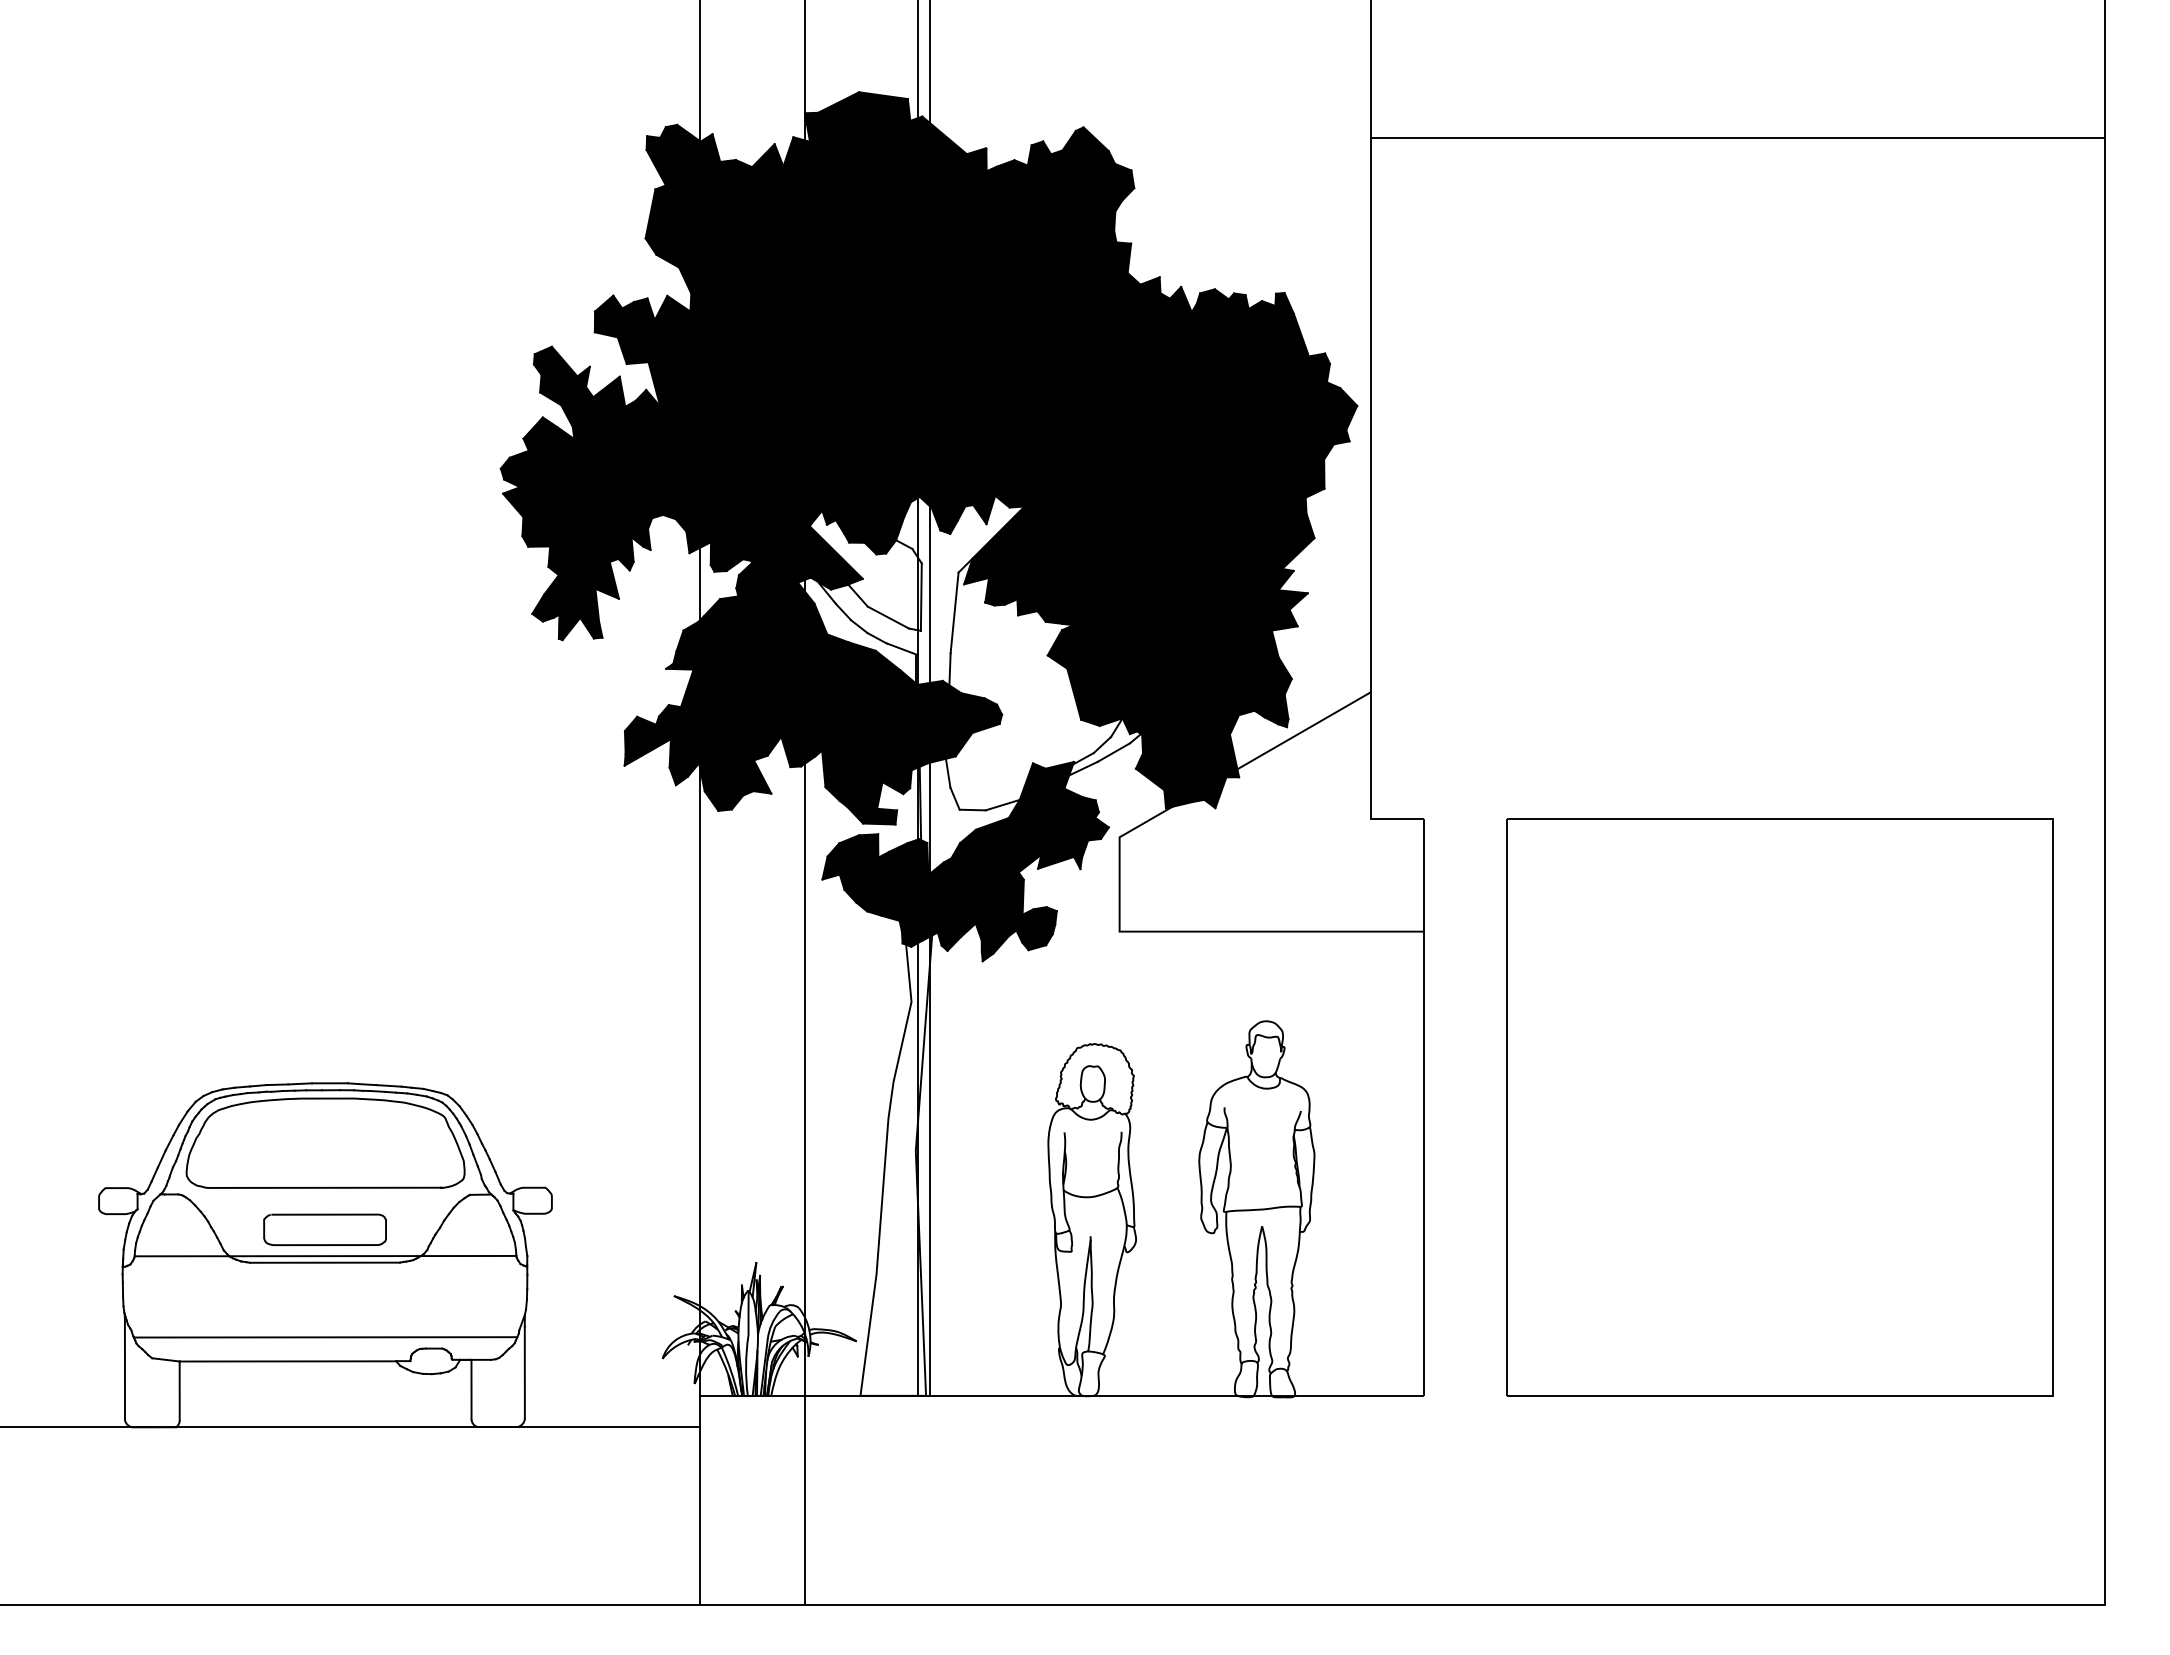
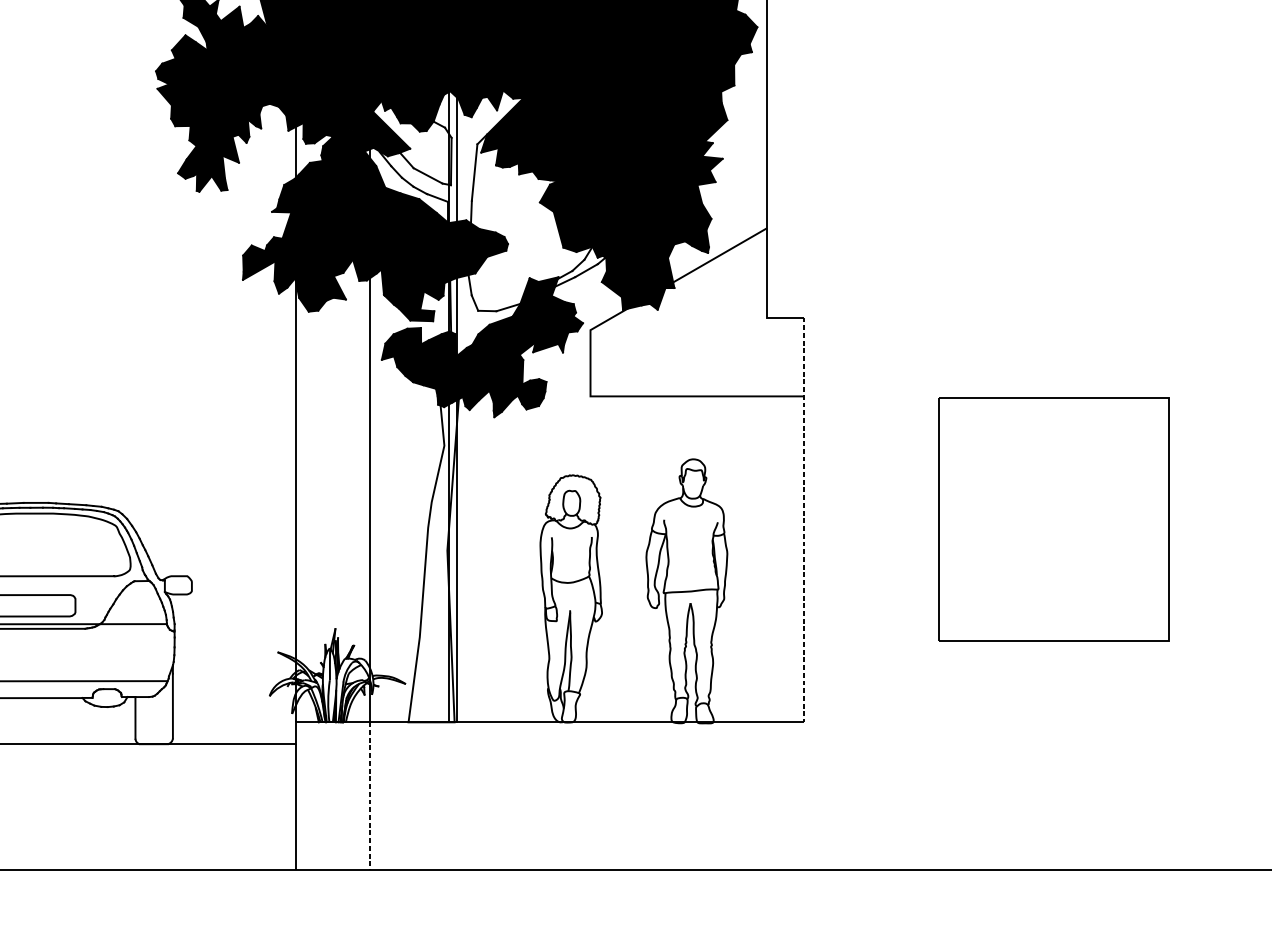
part: (1779, 1107) -> (1053, 519), size x0.6
line: (1423, 1108) -> (803, 520), solid -> dashed
line: (805, 1500) -> (369, 795), solid -> dashed

